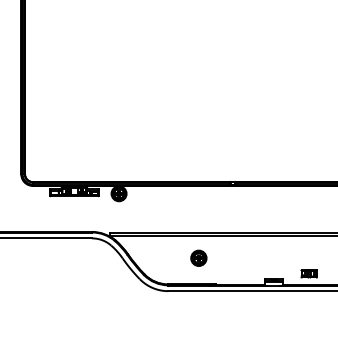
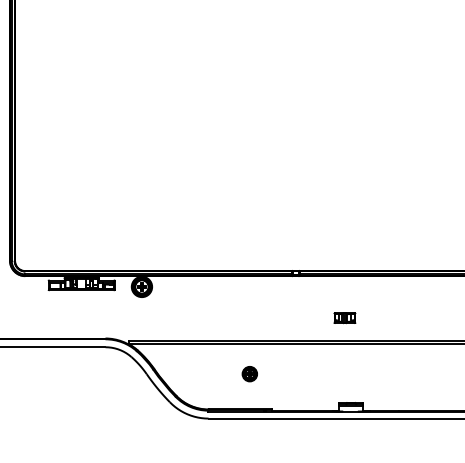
part: (198, 257) -> (249, 373), size x0.7
part: (308, 274) -> (344, 318), moved

